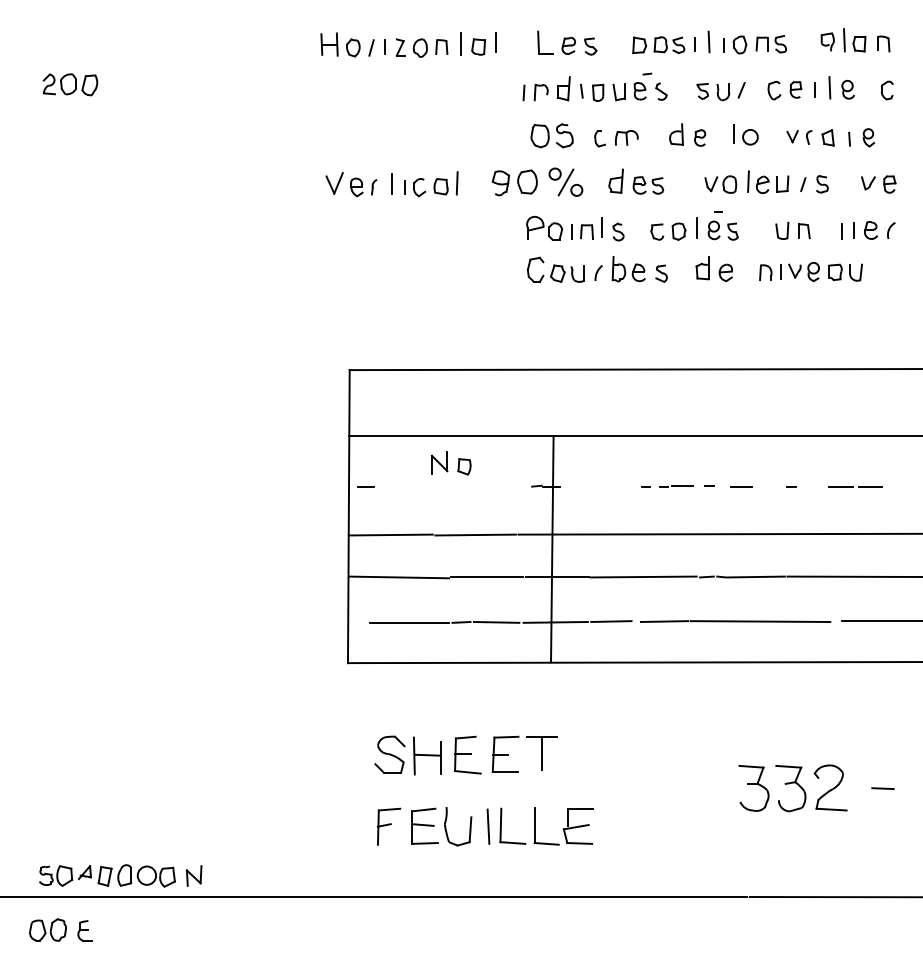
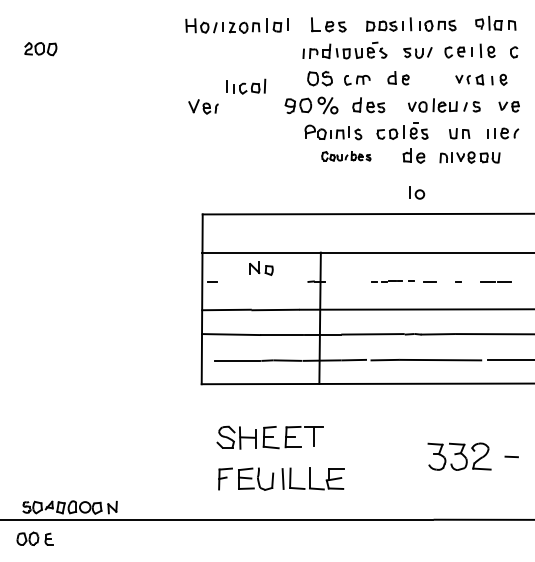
part: (746, 133) -> (417, 192), moved
part: (425, 183) -> (246, 86), moved
part: (597, 270) -> (346, 156), size x0.6

